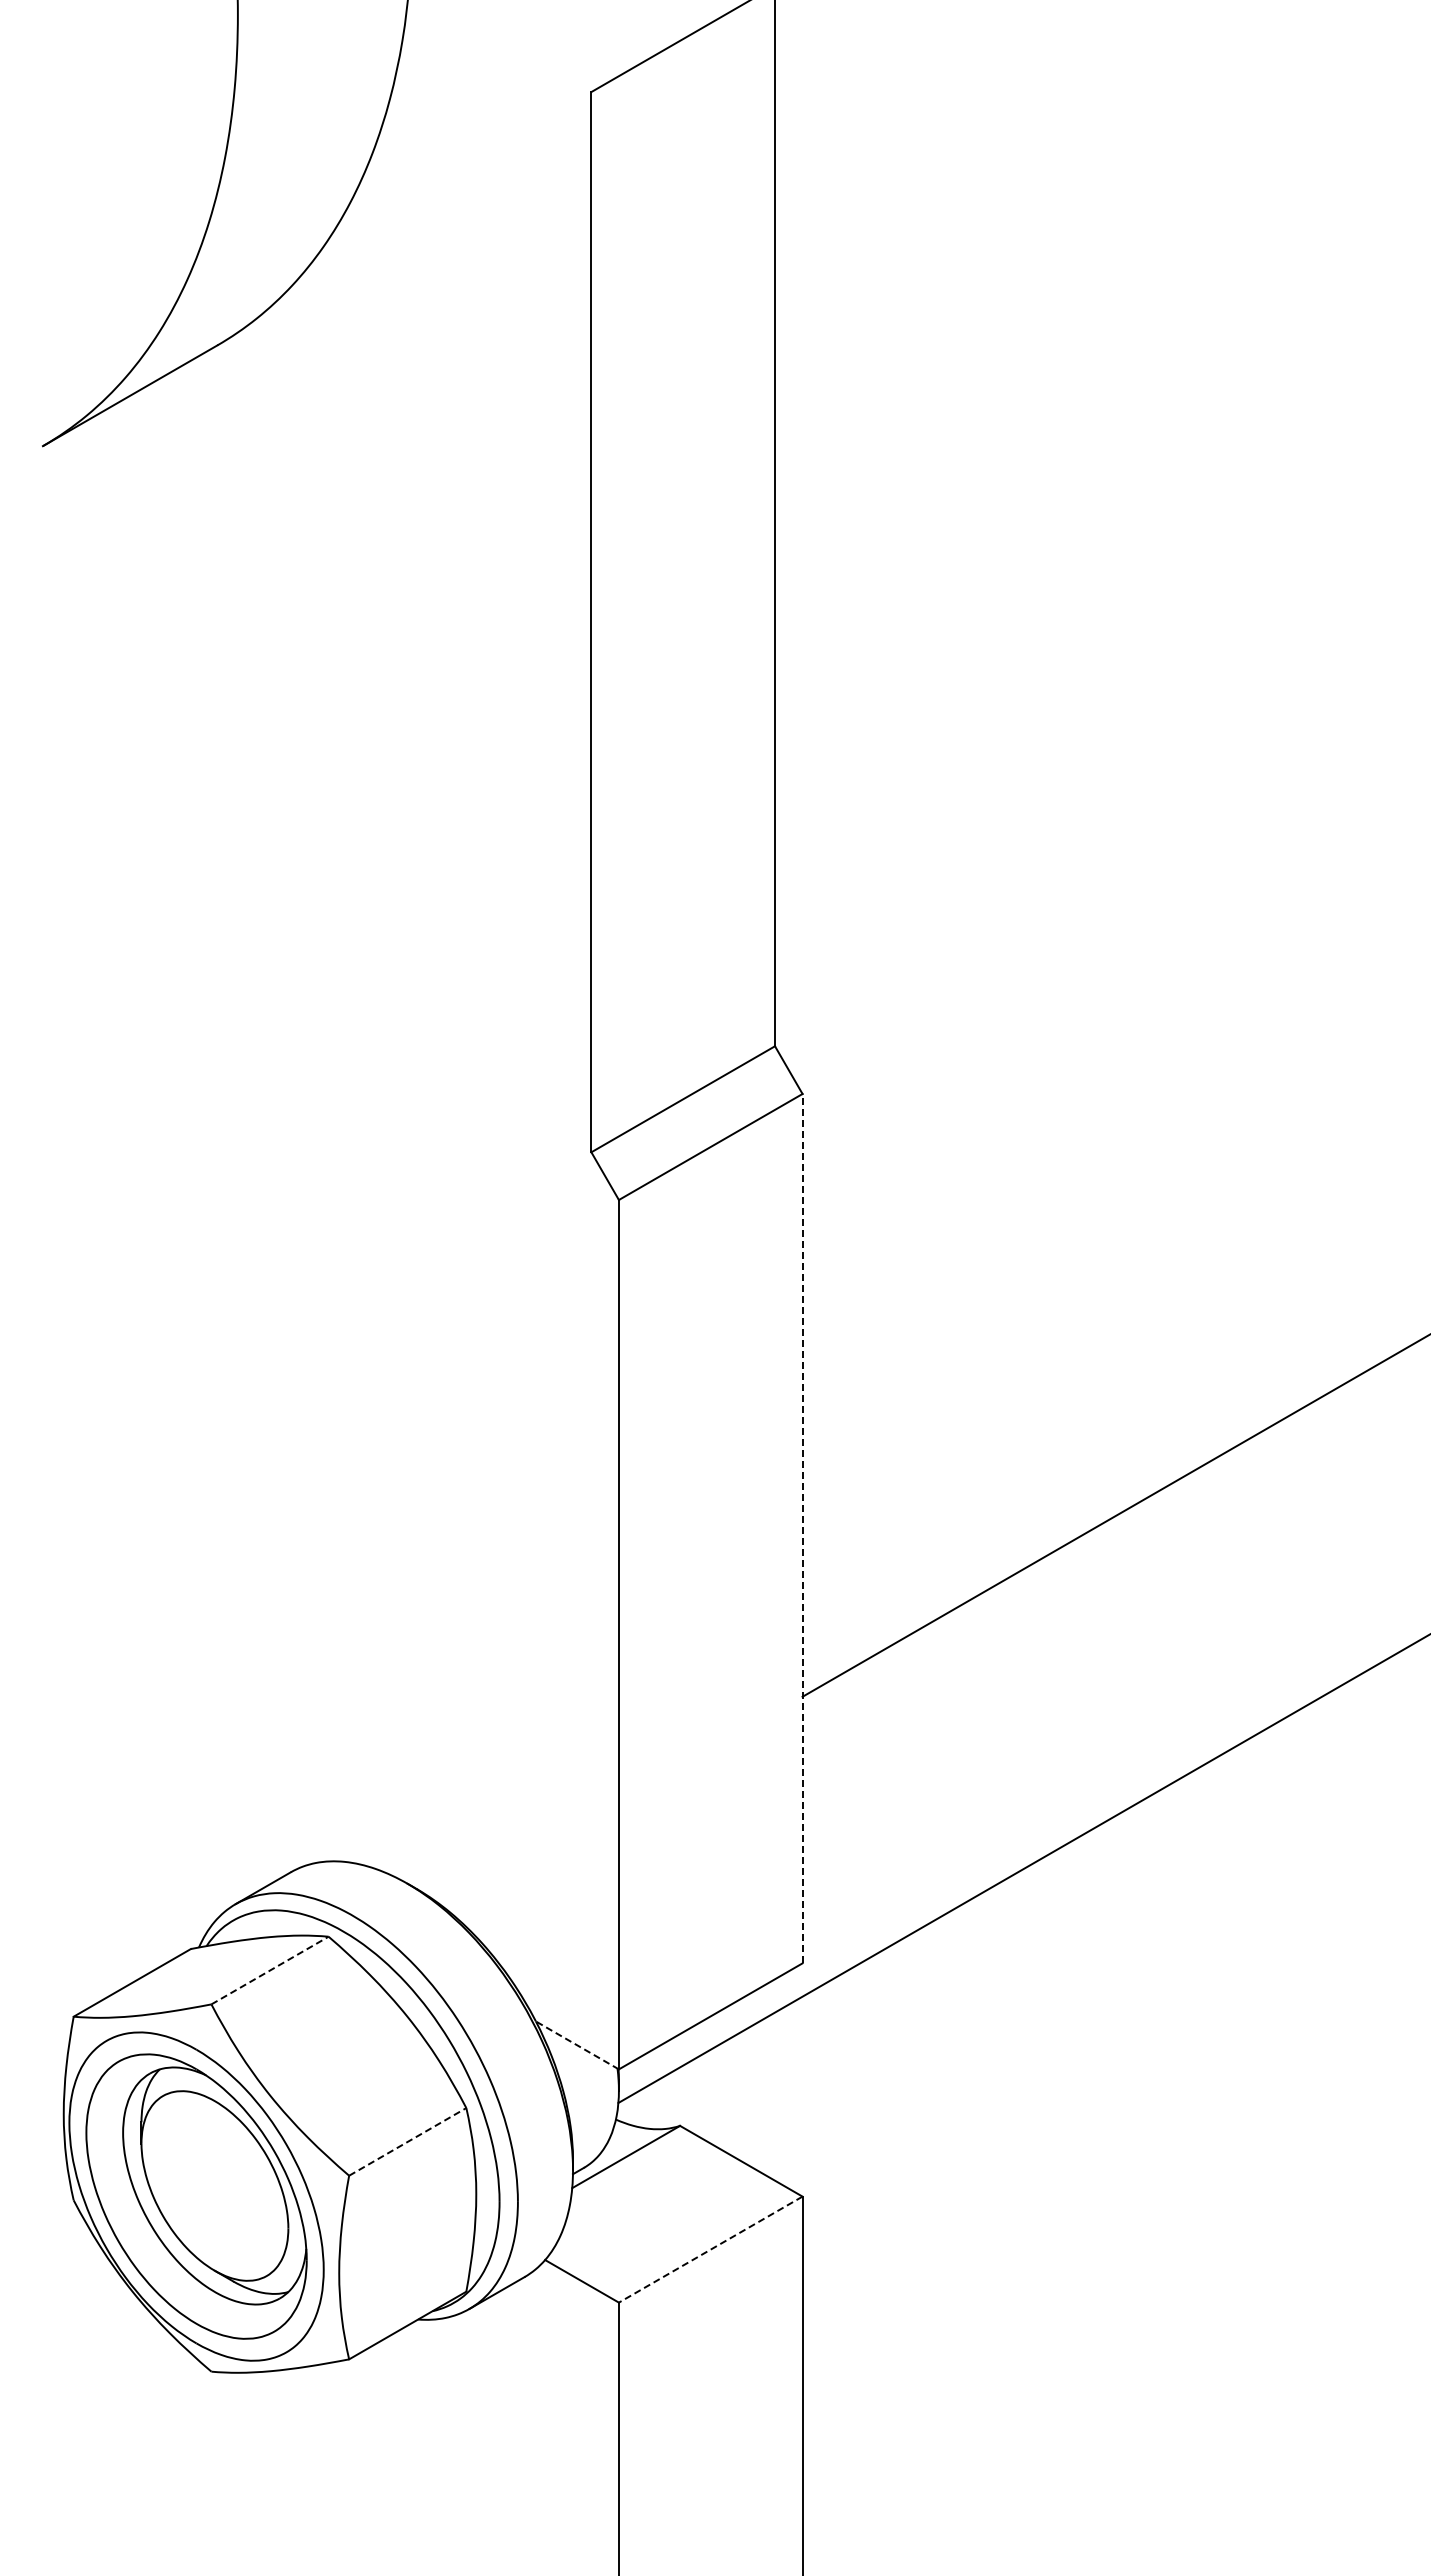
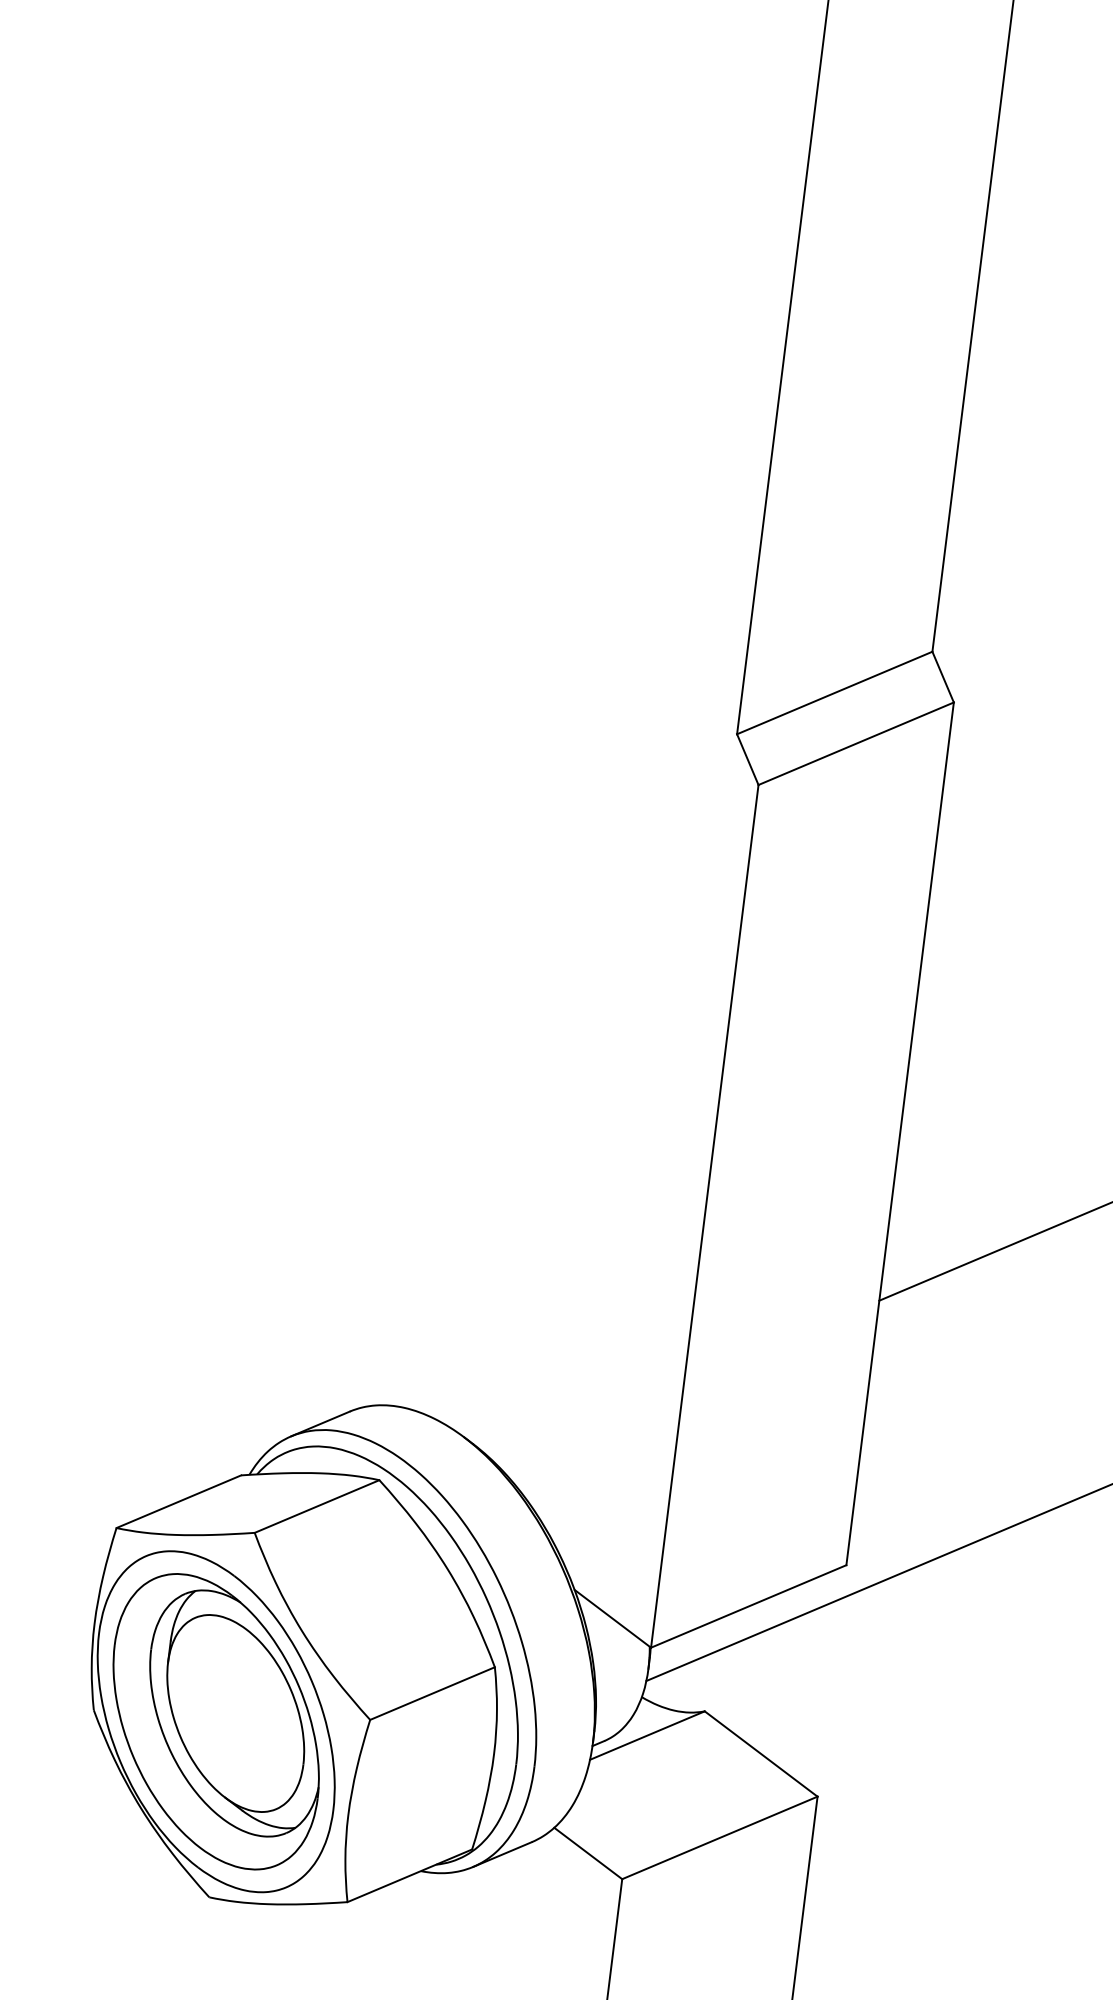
line: (802, 1528) -> (900, 1133), dashed -> solid
line: (270, 1970) -> (317, 1506), dashed -> solid
line: (577, 2045) -> (612, 1618), dashed -> solid
line: (407, 2141) -> (432, 1693), dashed -> solid
line: (710, 2249) -> (719, 1837), dashed -> solid

